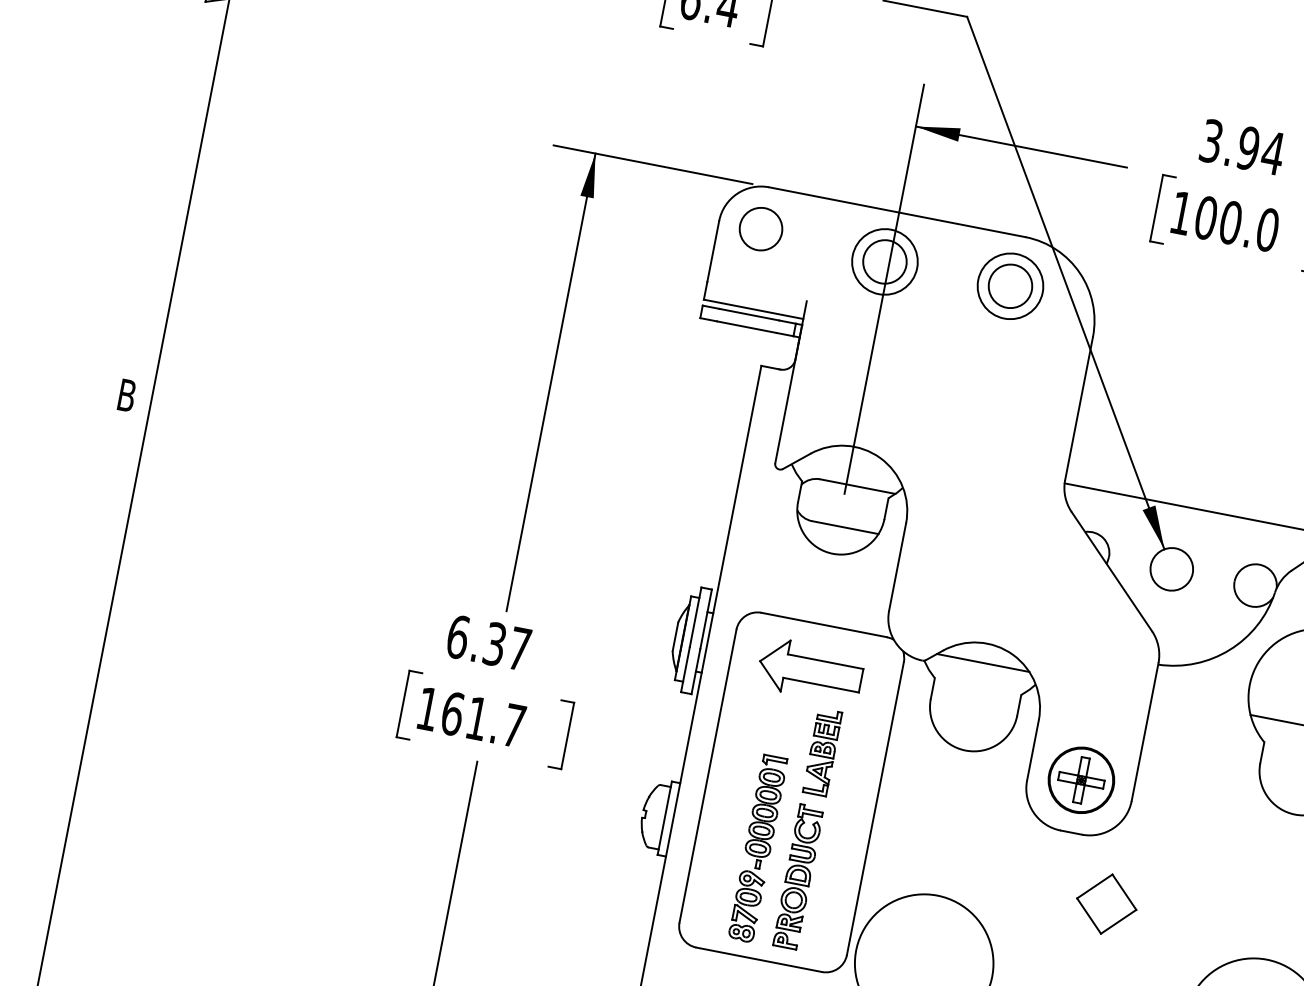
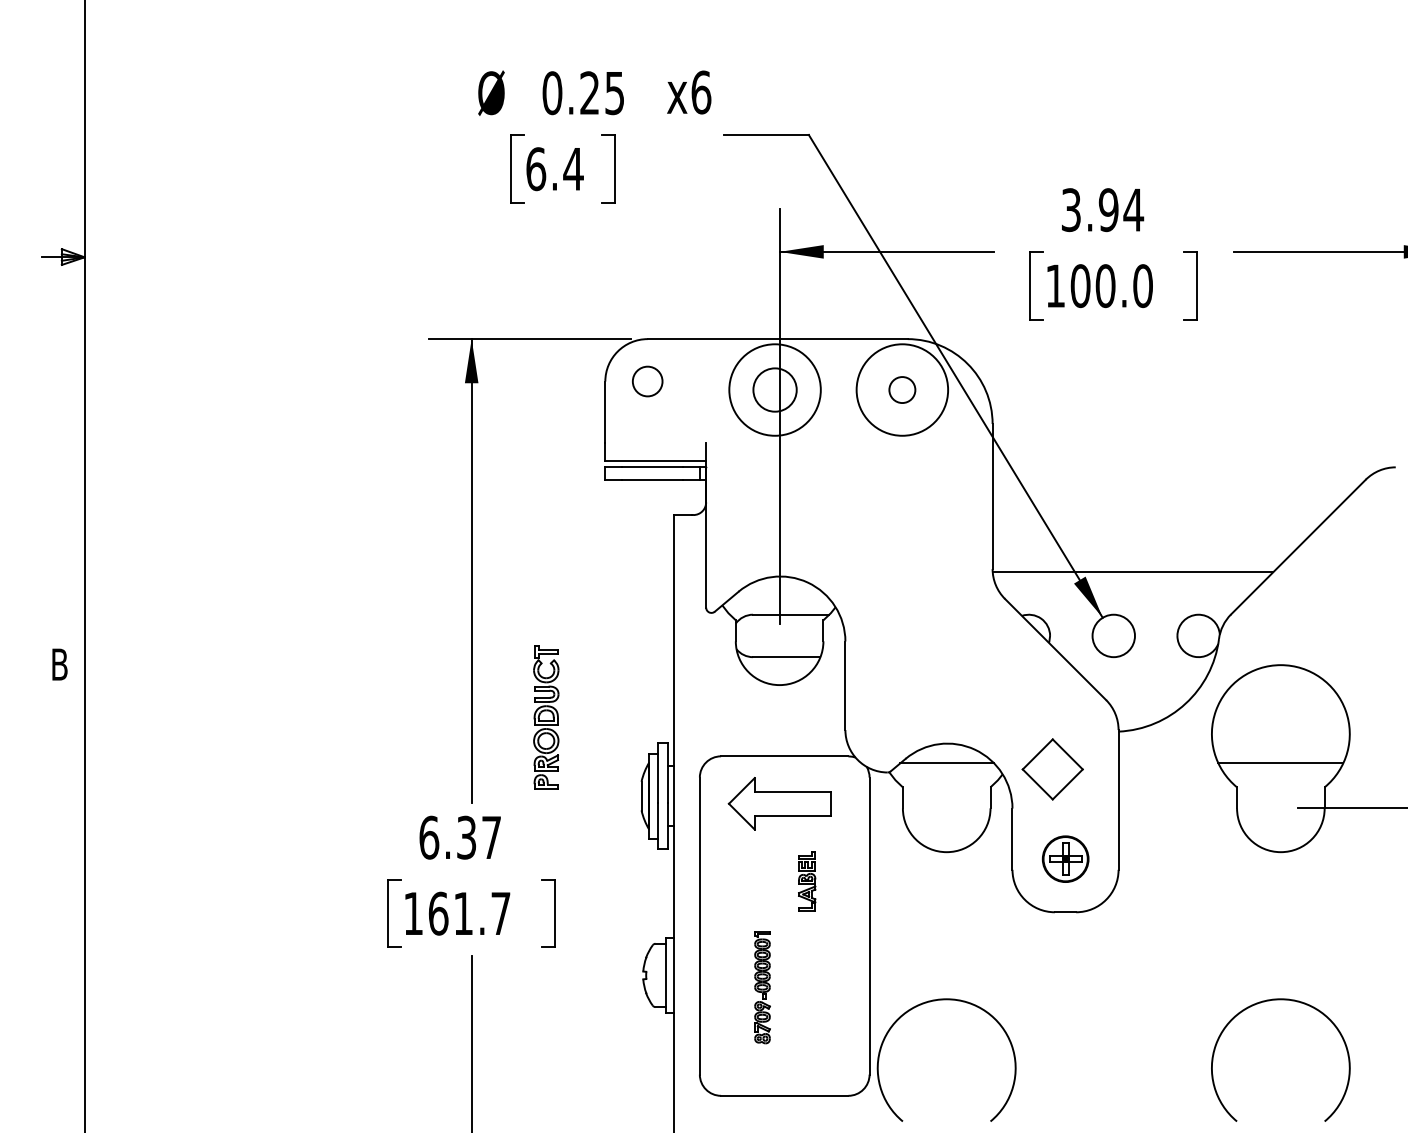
circle: (760, 229) -> (647, 381), size x0.7
circle: (884, 261) -> (774, 389), size x1.4
circle: (1010, 285) -> (902, 389), size x0.6
circle: (1010, 285) -> (902, 389), size x1.4
part: (821, 752) -> (806, 881), size x0.7
part: (1081, 779) -> (1065, 858), size x0.7
part: (758, 848) -> (762, 987), size x0.6
part: (798, 877) -> (546, 717), moved
part: (1106, 904) -> (1052, 769), moved

